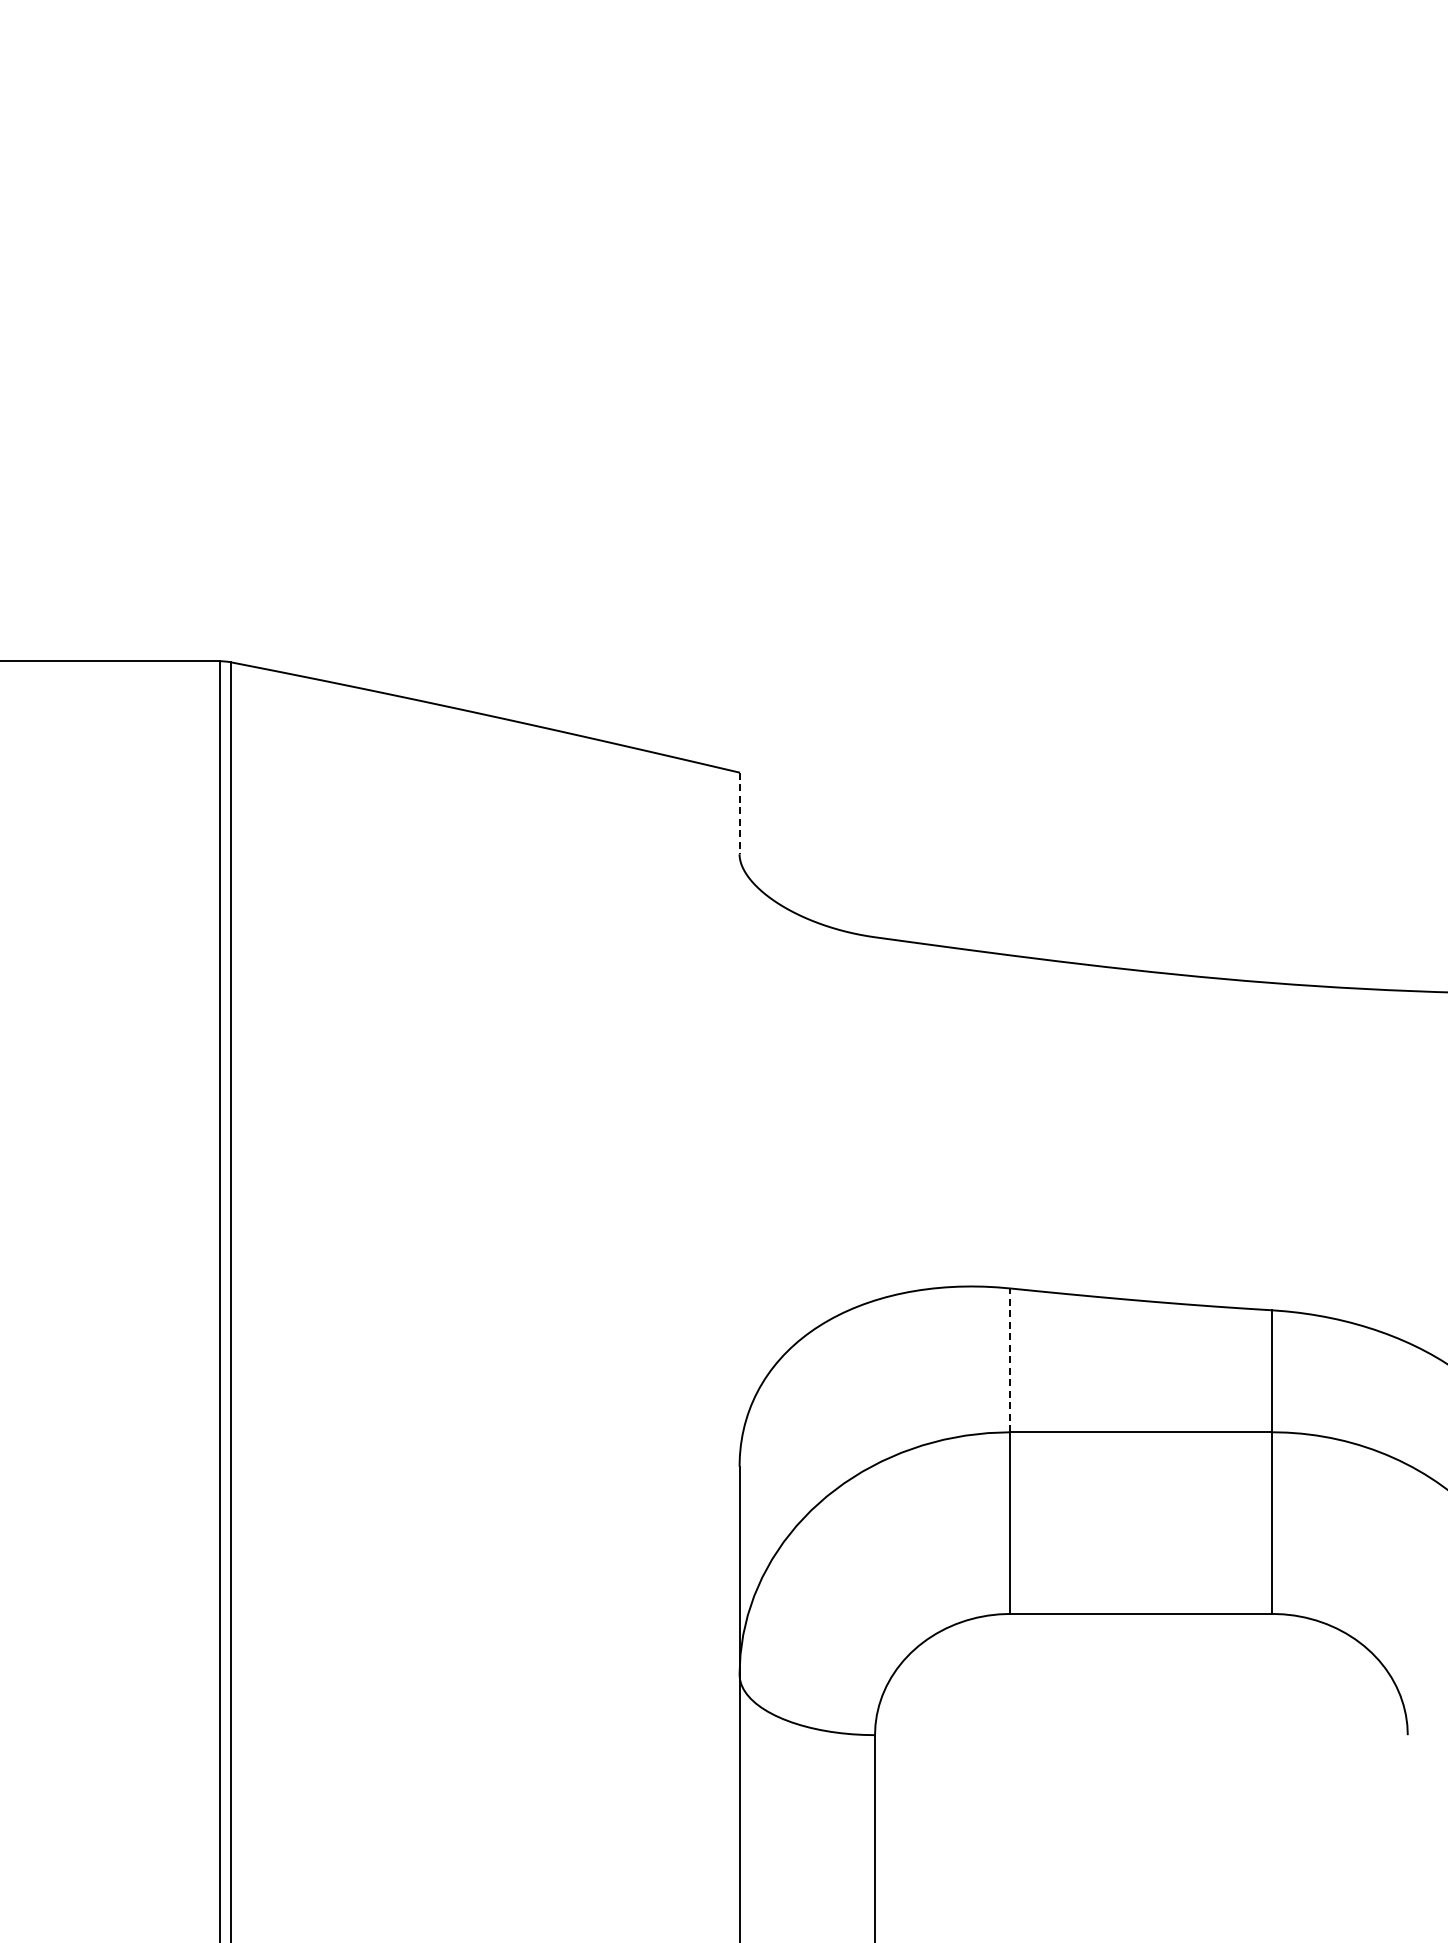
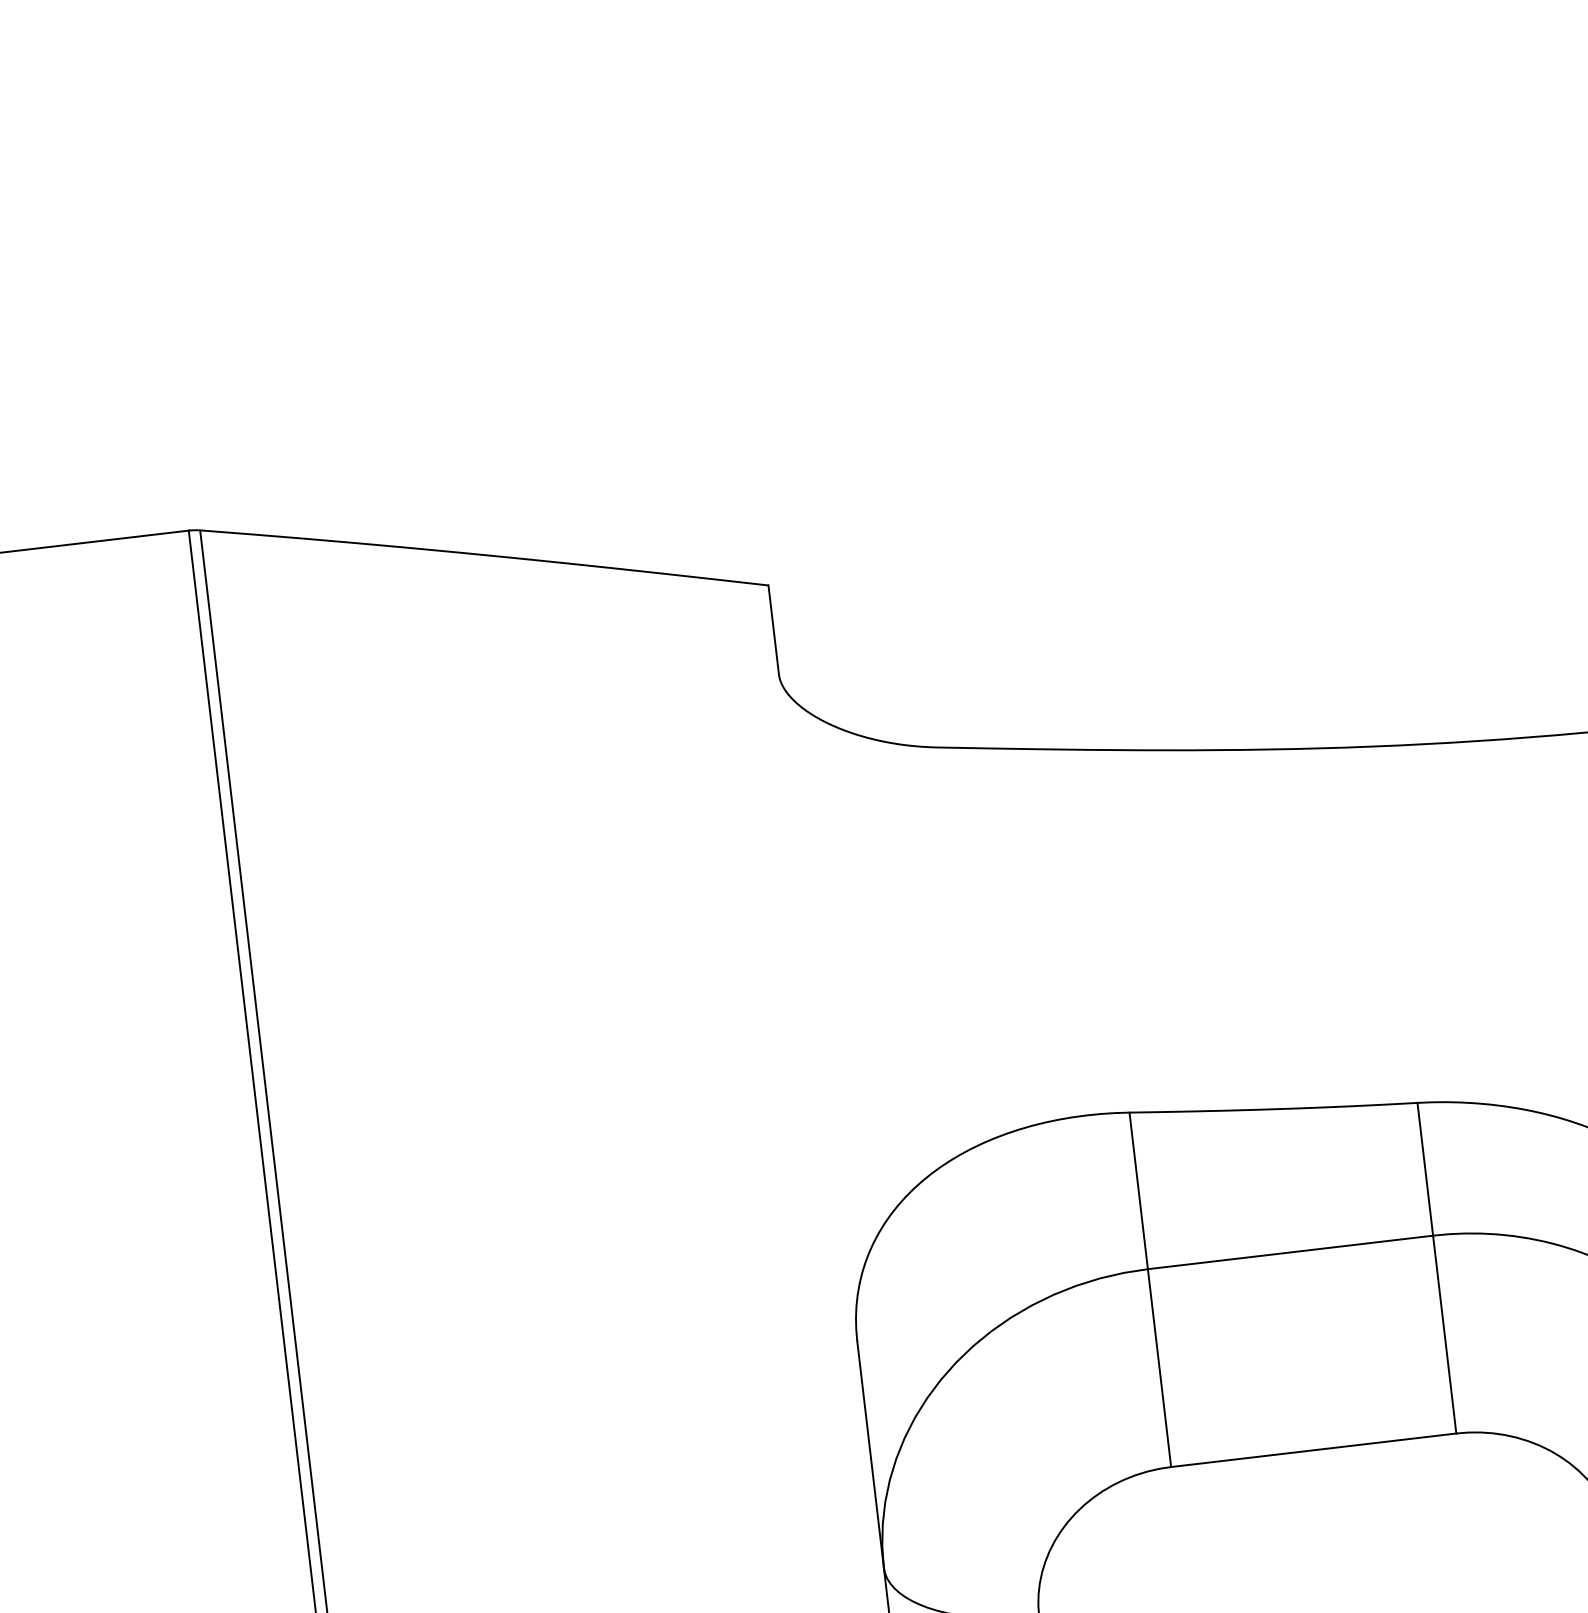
line: (739, 813) -> (773, 630), dashed -> solid
line: (1010, 1360) -> (1138, 1191), dashed -> solid

